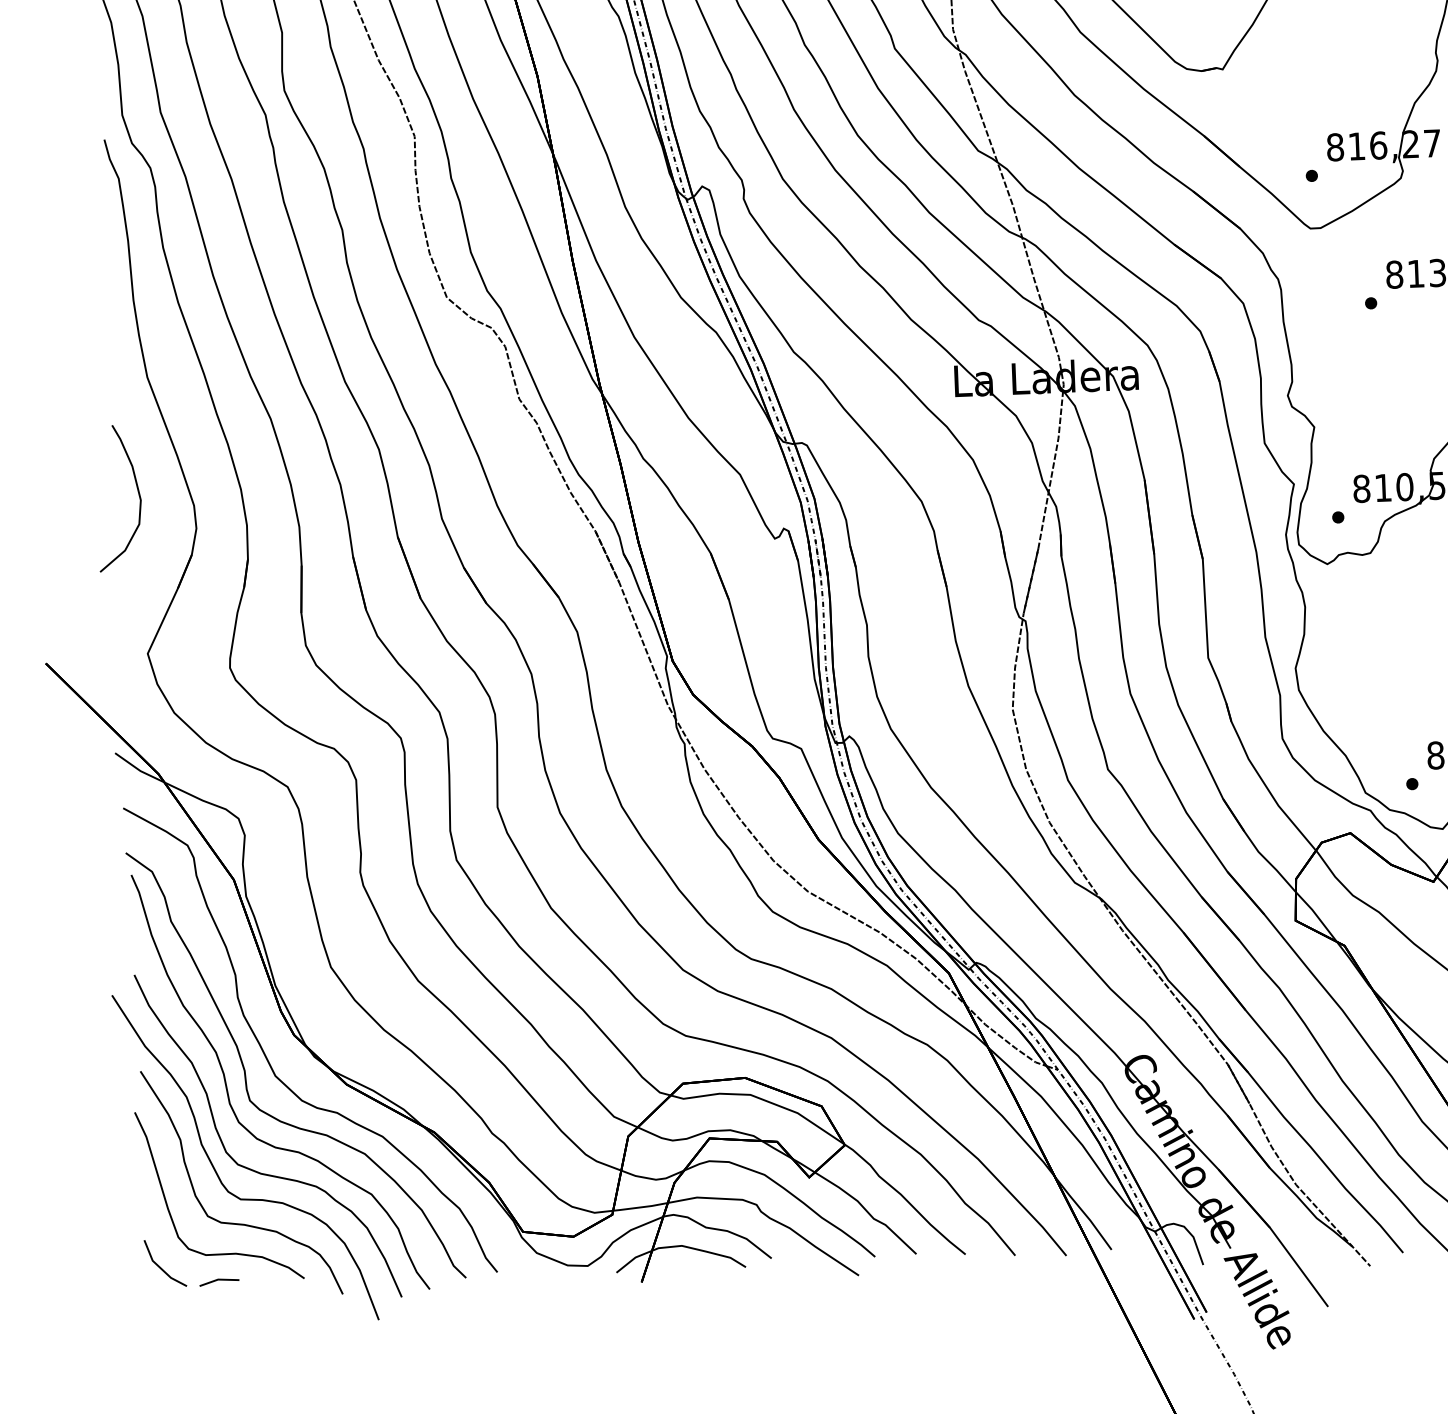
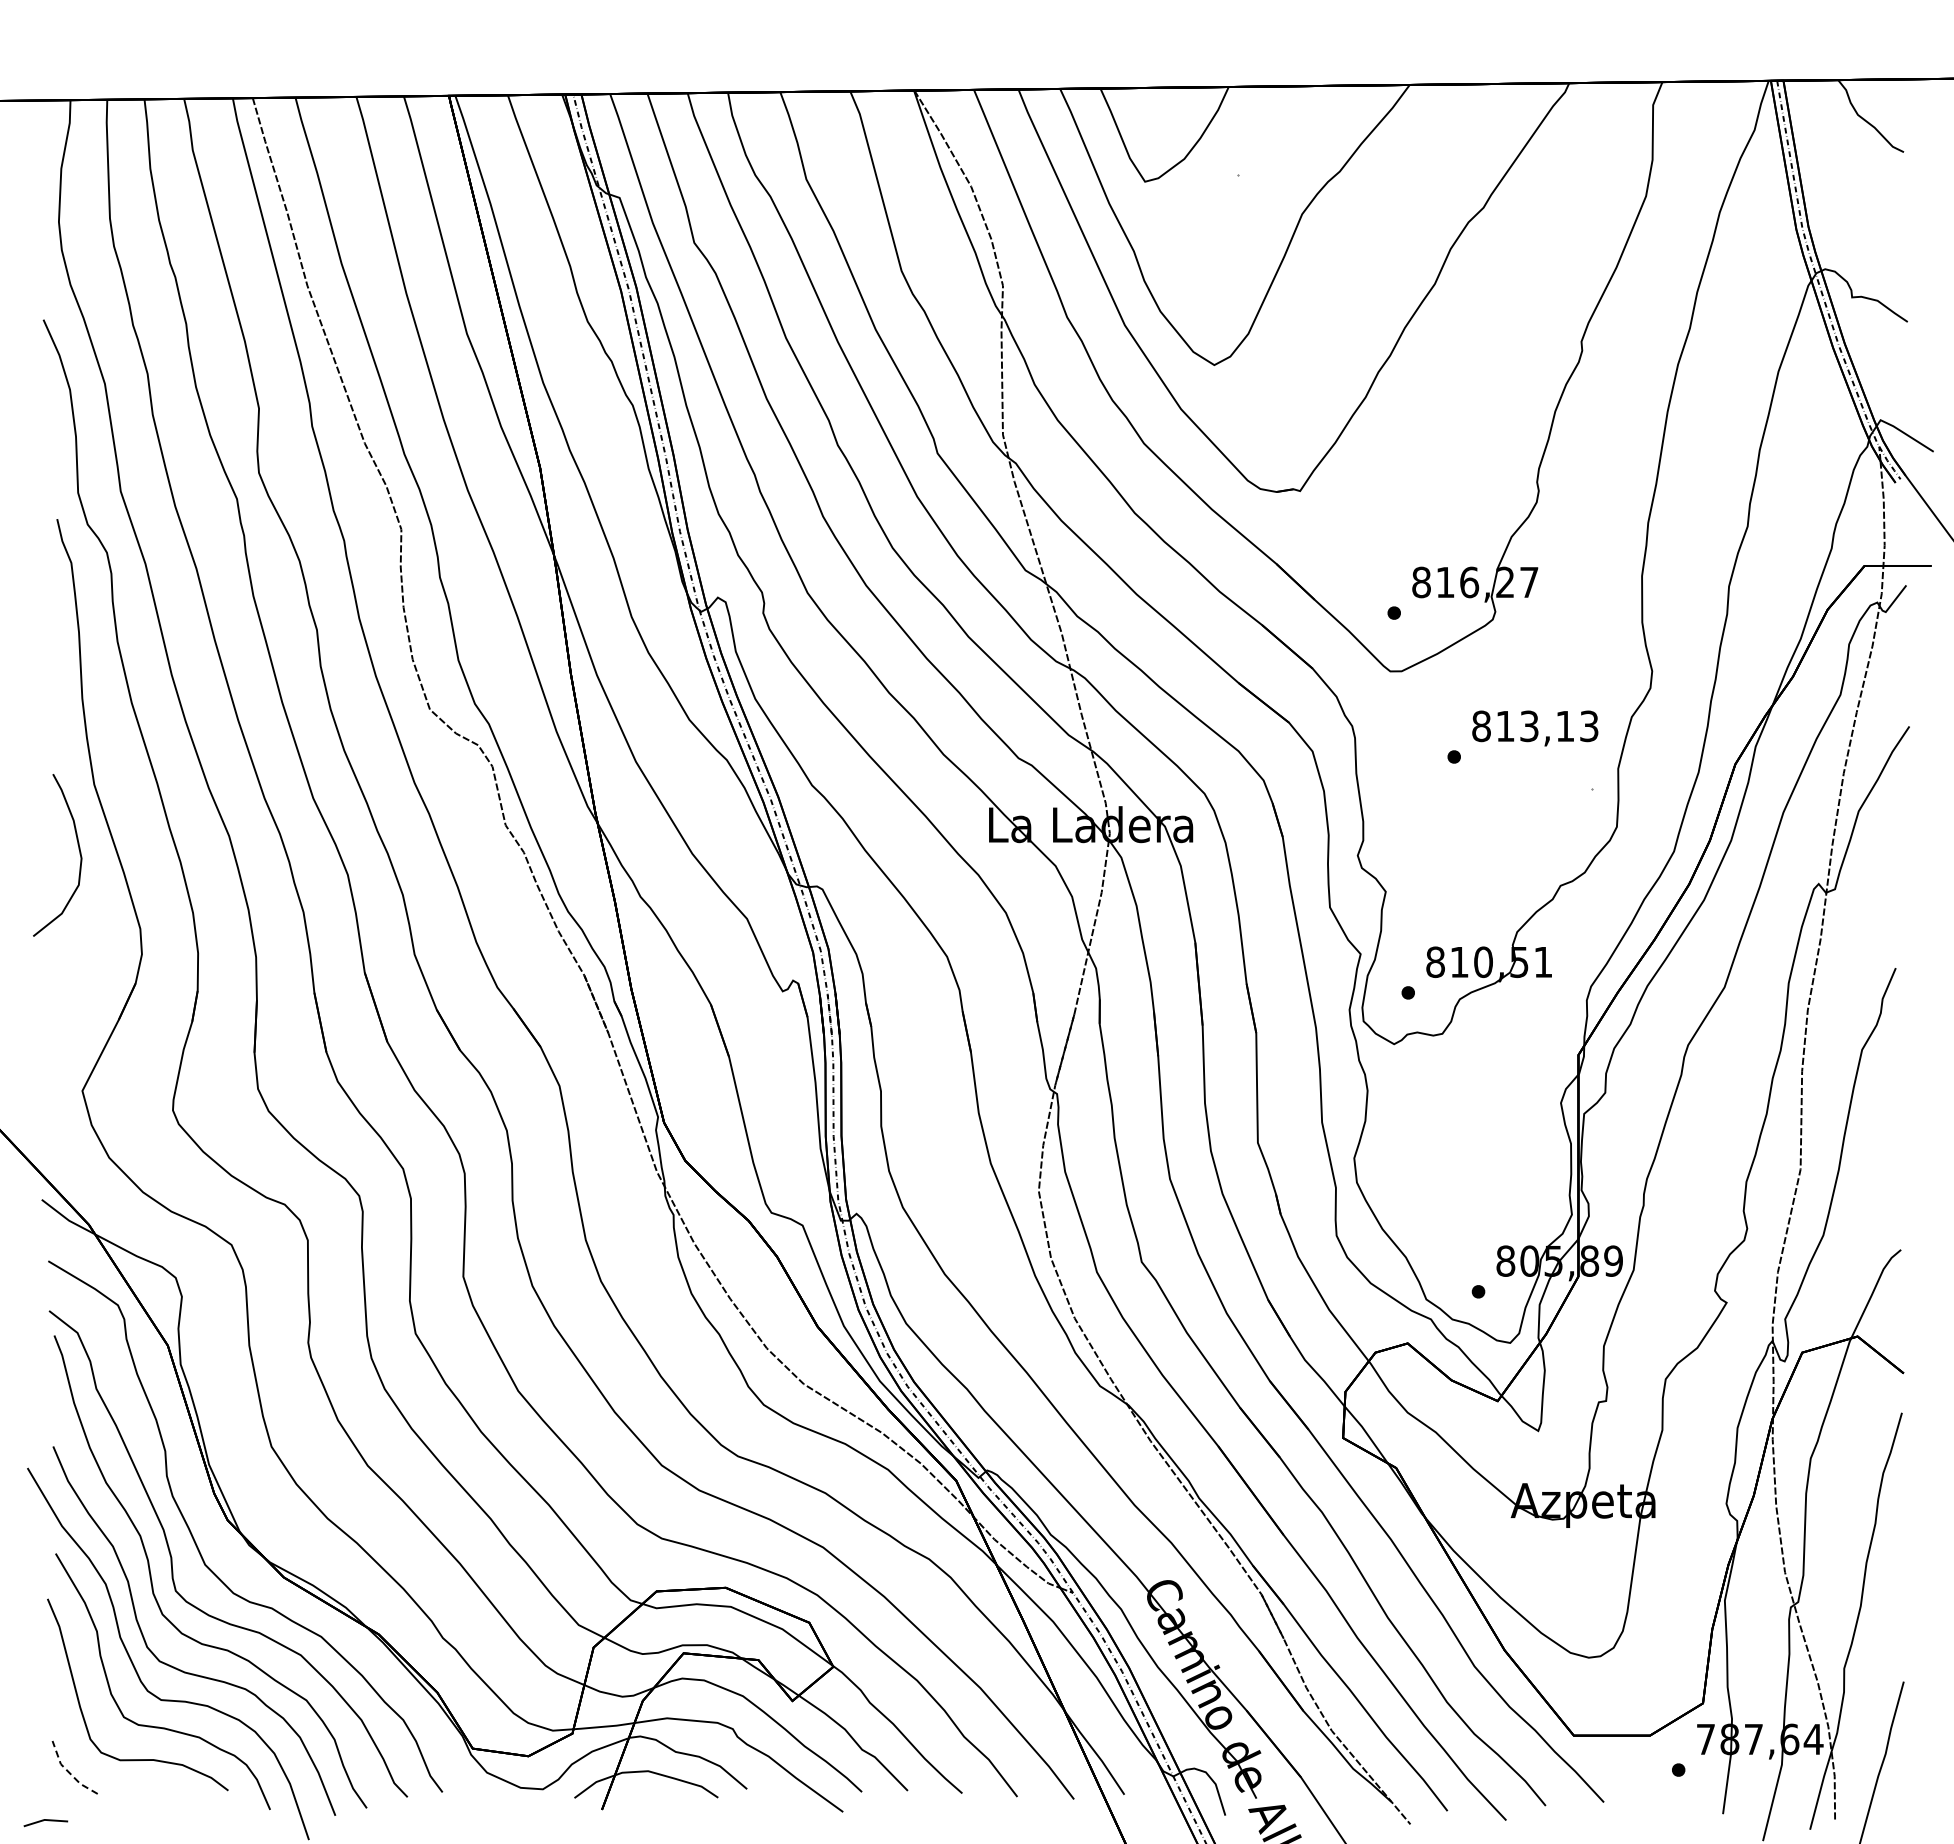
curve: (137, 492) -> (78, 849), moved
line: (159, 1267) -> (68, 1771), solid -> dashed
line: (217, 1281) -> (43, 1821), moved

